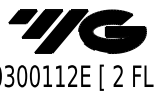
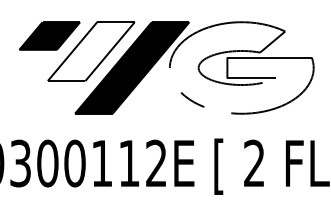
fill: (42, 23) -> (91, 50), removed
fill: (112, 31) -> (241, 67), removed

